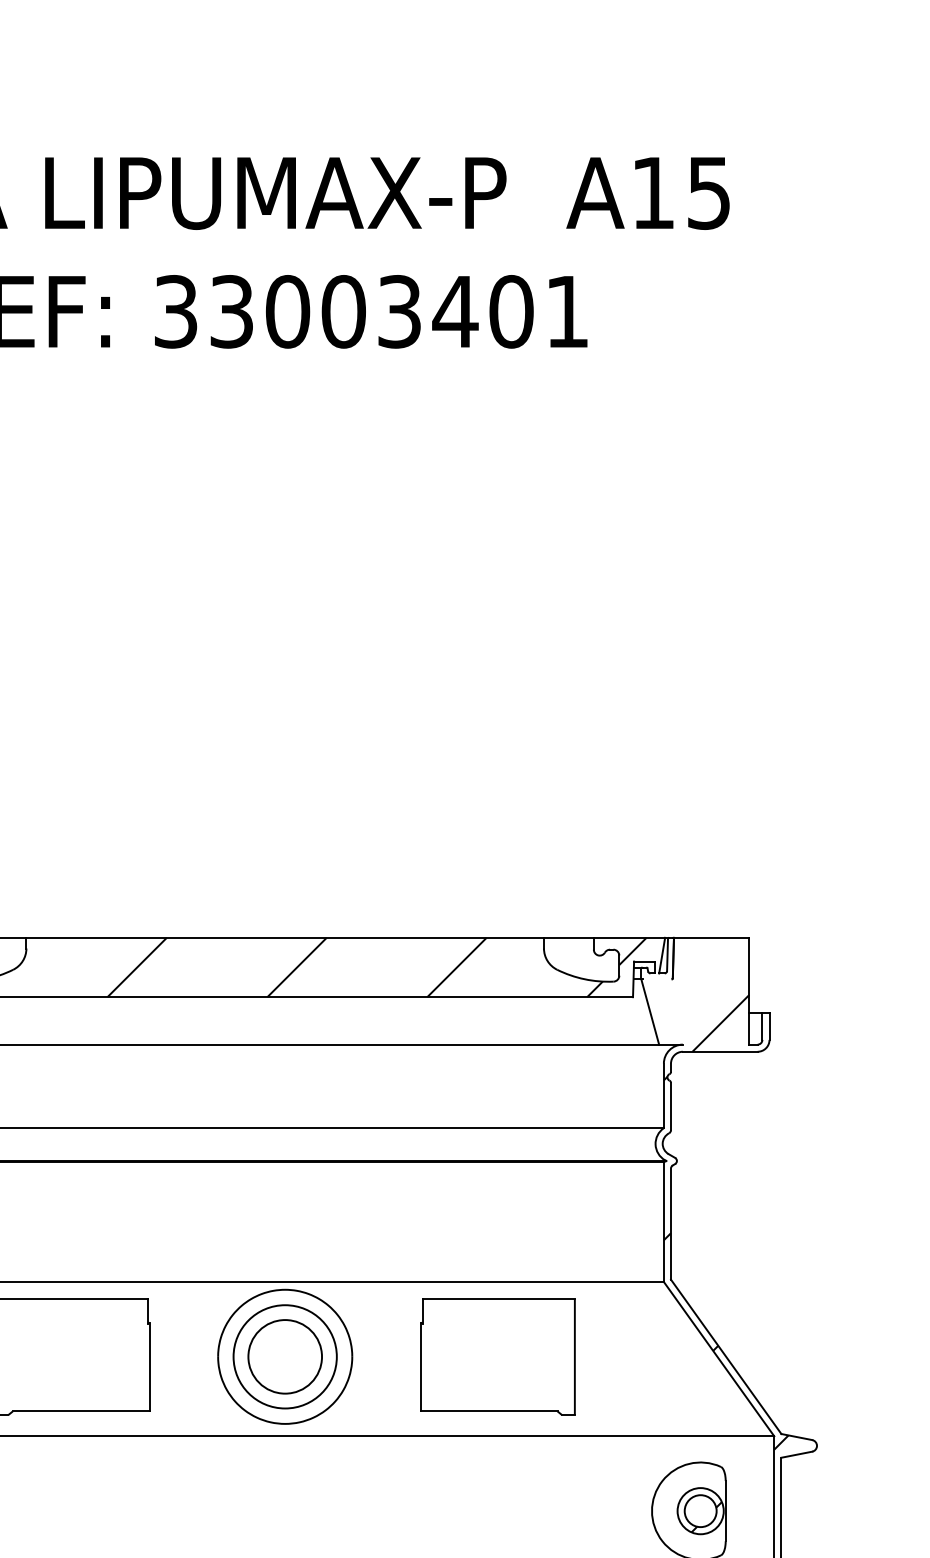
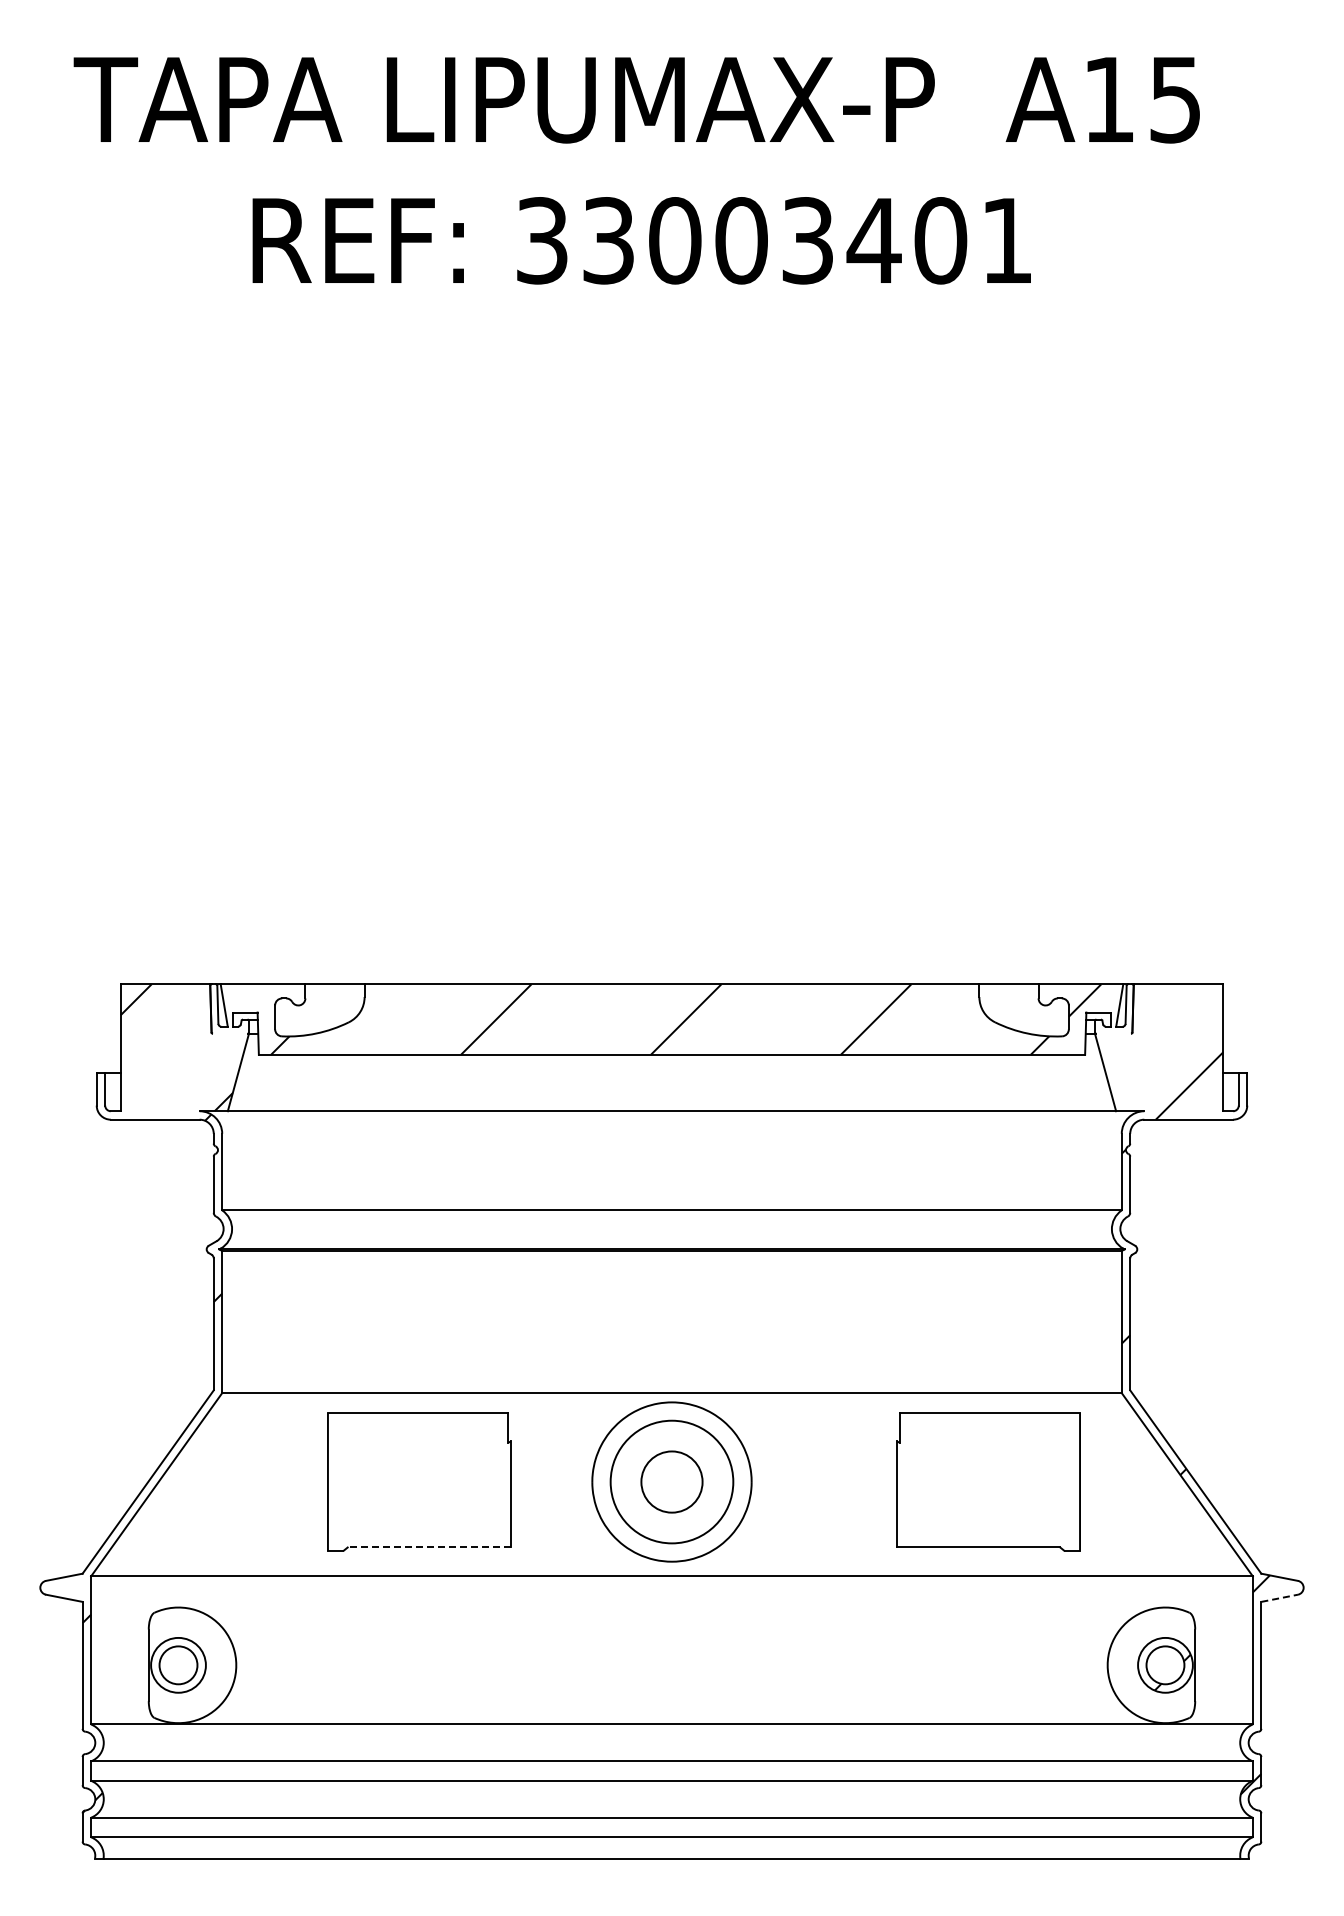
circle: (284, 1356) -> (671, 1481), size x0.7
part: (497, 1356) -> (988, 1481), moved
line: (81, 1411) -> (429, 1546), solid -> dashed
line: (796, 1454) -> (1279, 1598), solid -> dashed

